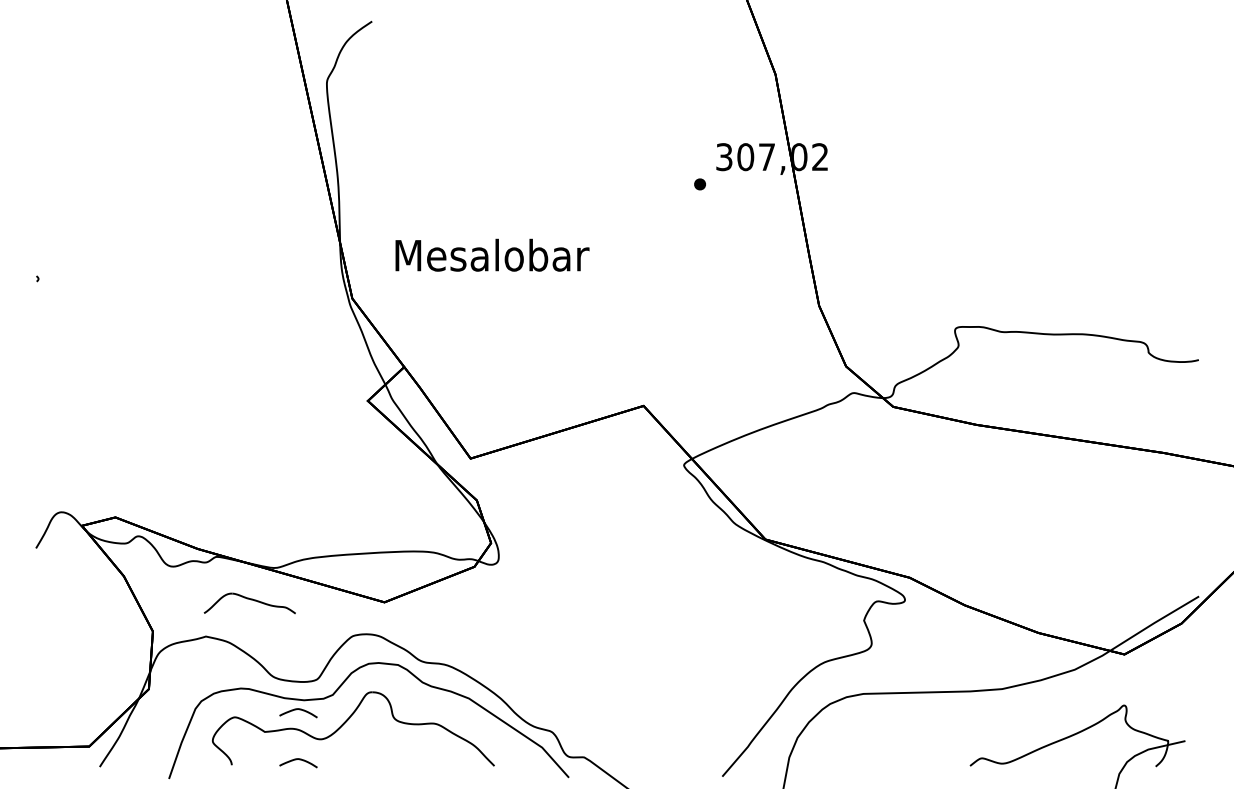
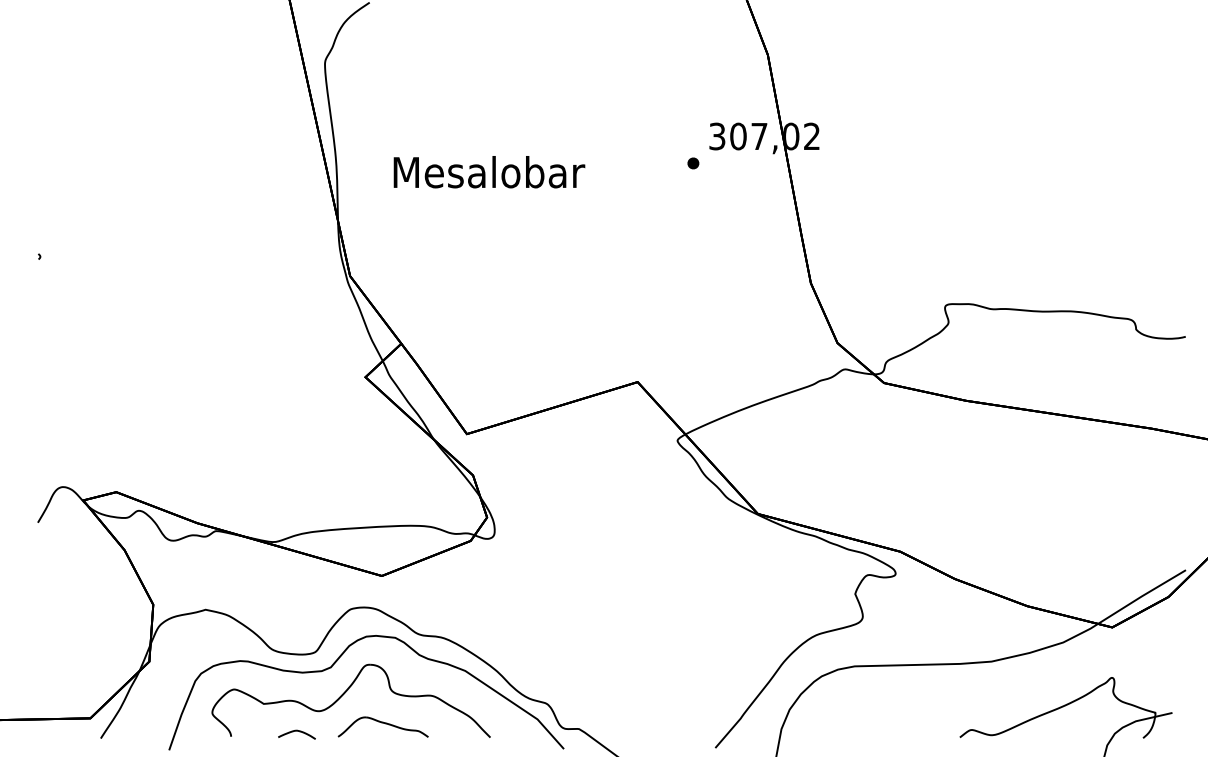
text: (492, 254) -> (489, 171), moved
part: (249, 603) -> (382, 727), moved
curve: (299, 710) -> (297, 682), removed

